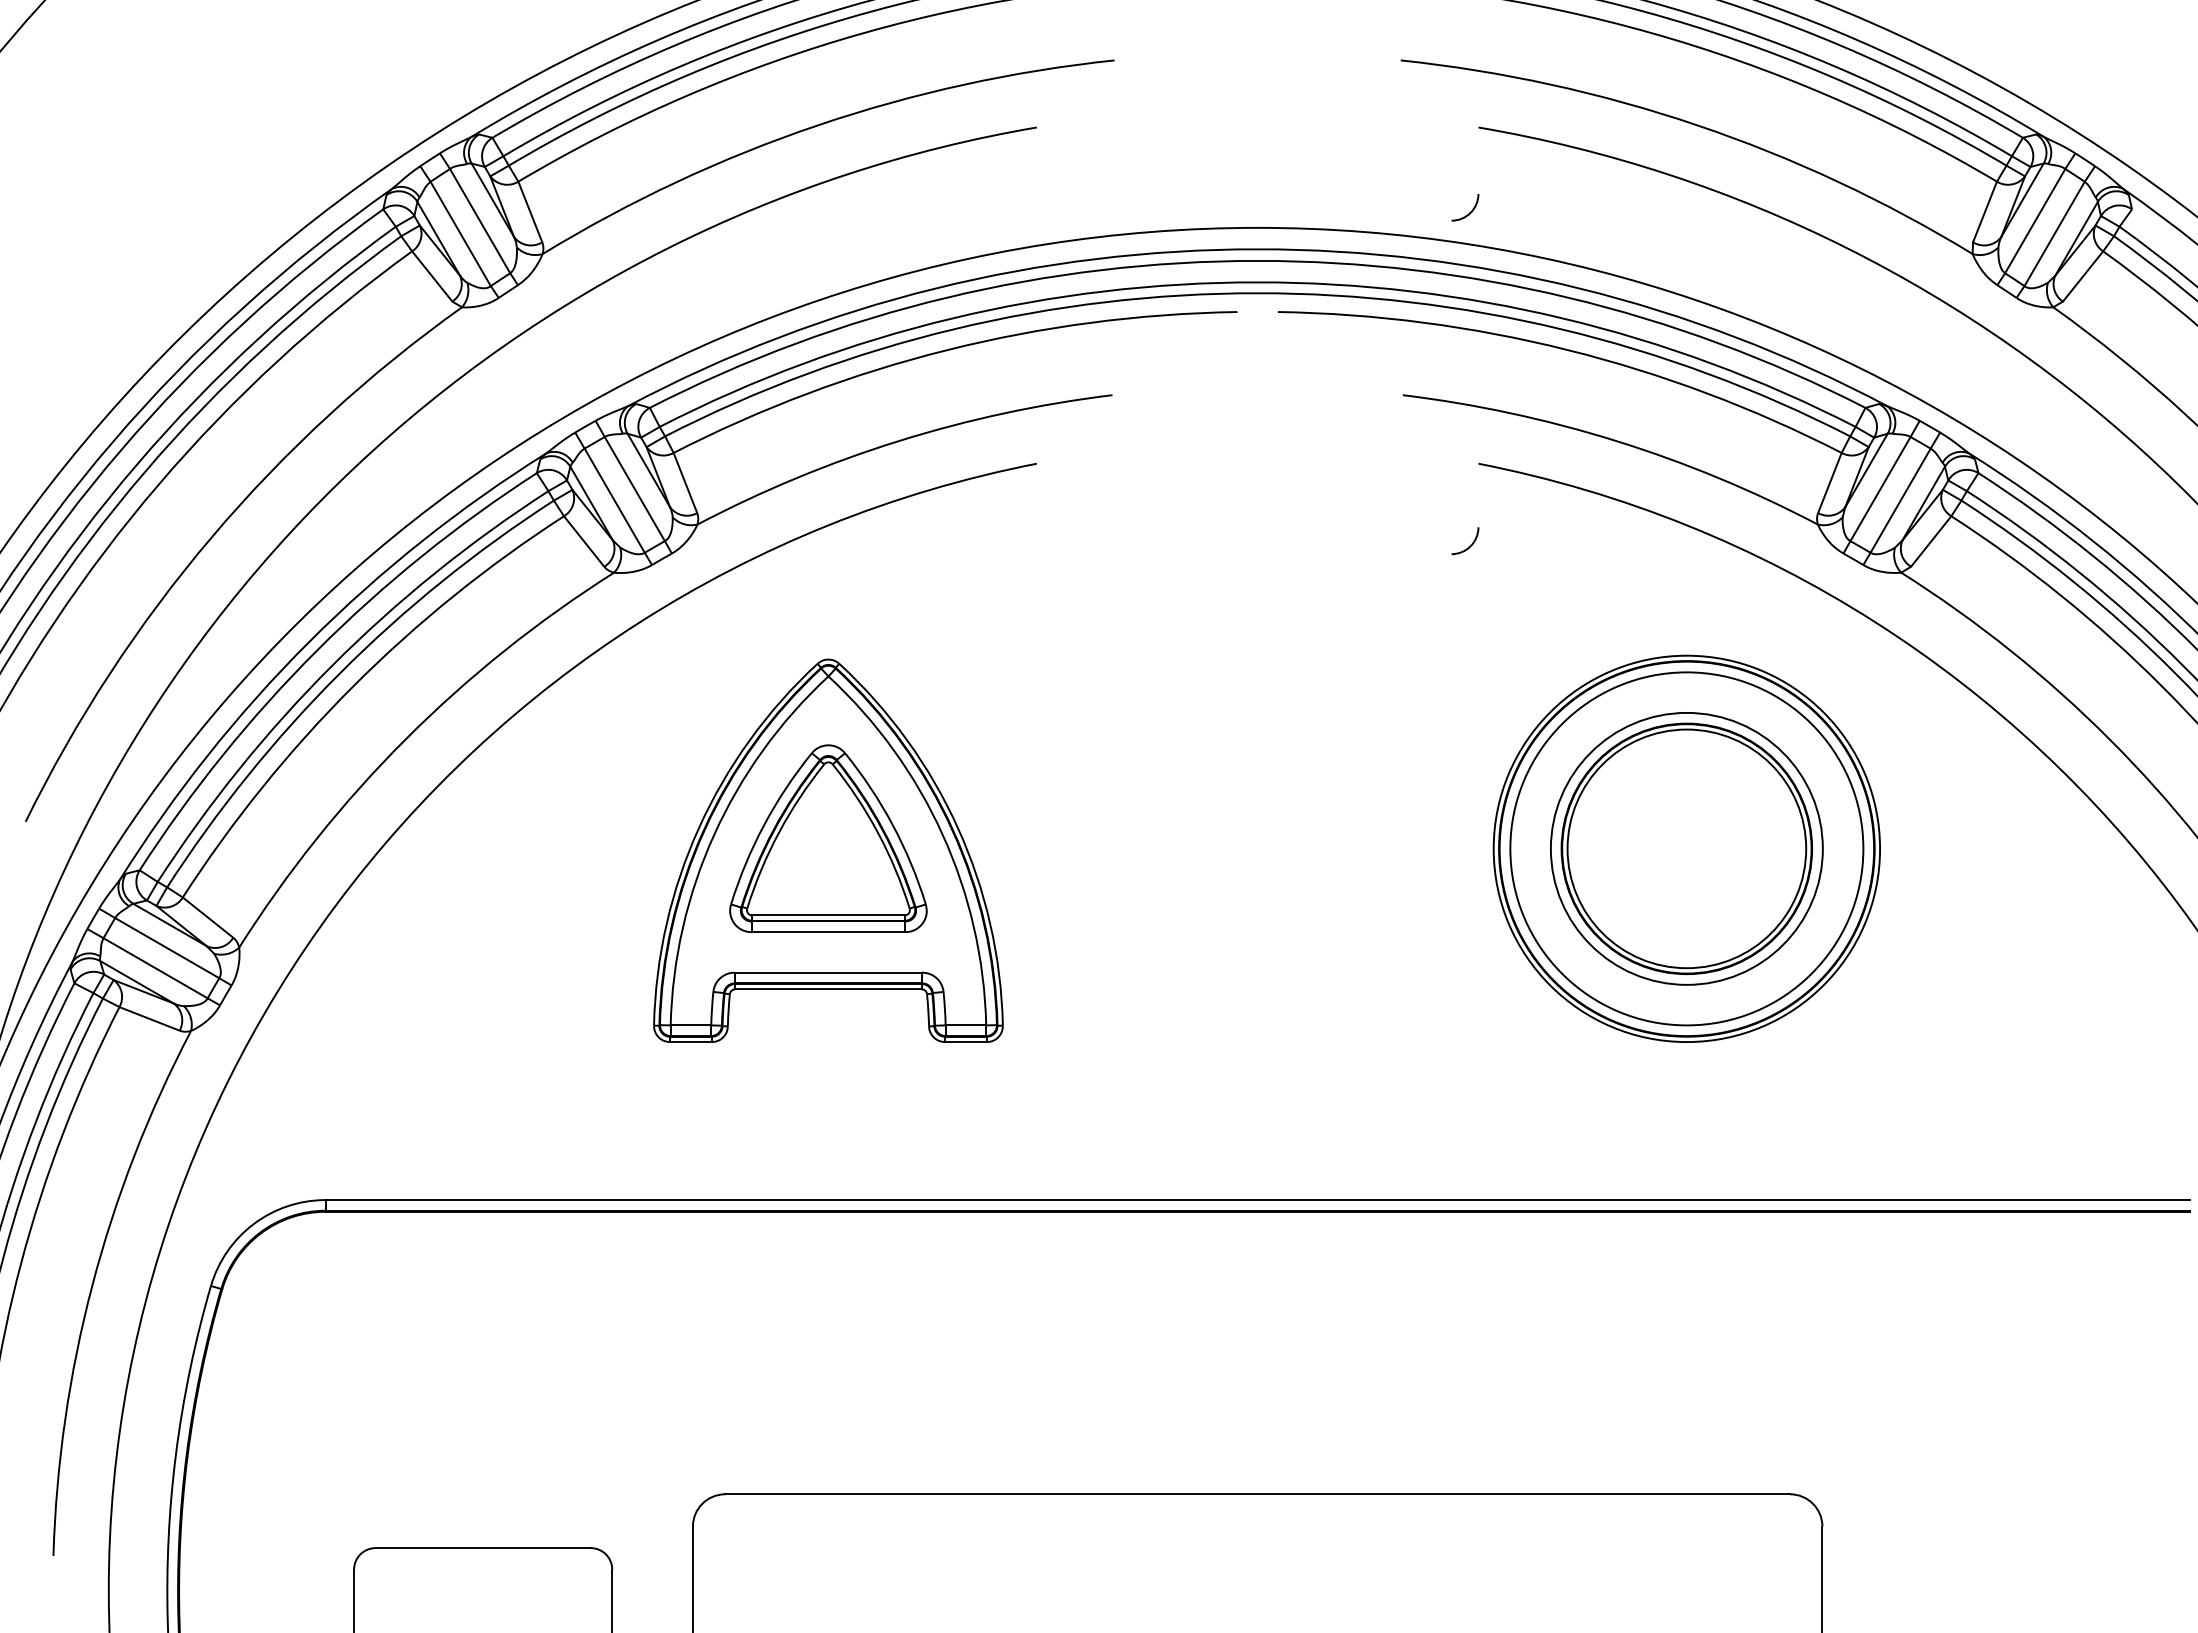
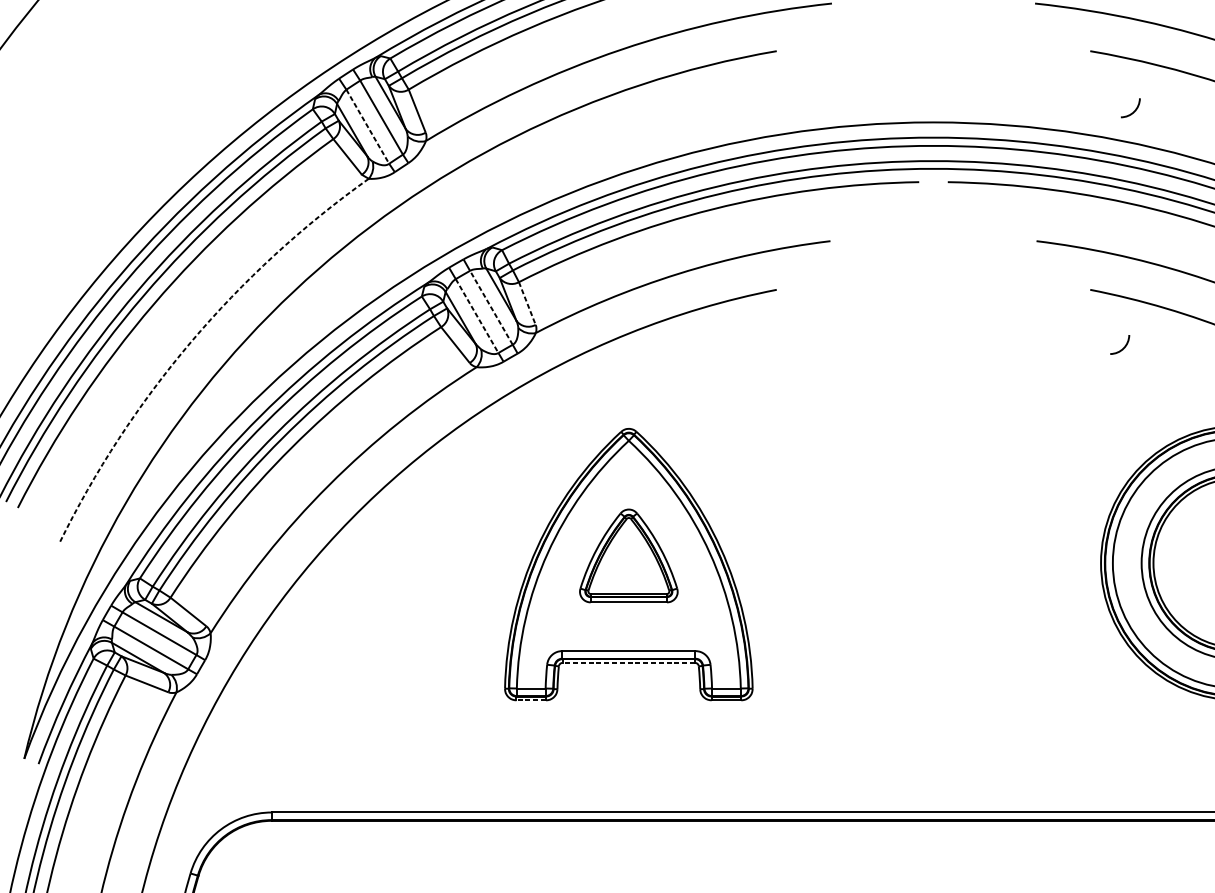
curve: (1470, 211) -> (1134, 110), moved
line: (460, 234) -> (367, 127), solid -> dashed
line: (685, 483) -> (527, 303), solid -> dashed
line: (634, 488) -> (491, 307), solid -> dashed
line: (614, 501) -> (476, 316), solid -> dashed
arc: (211, 537) -> (190, 342), solid -> dashed
curve: (1469, 545) -> (1122, 347), moved
part: (828, 838) -> (628, 555), size x0.7
line: (827, 989) -> (628, 663), solid -> dashed
line: (690, 1042) -> (530, 700), solid -> dashed

